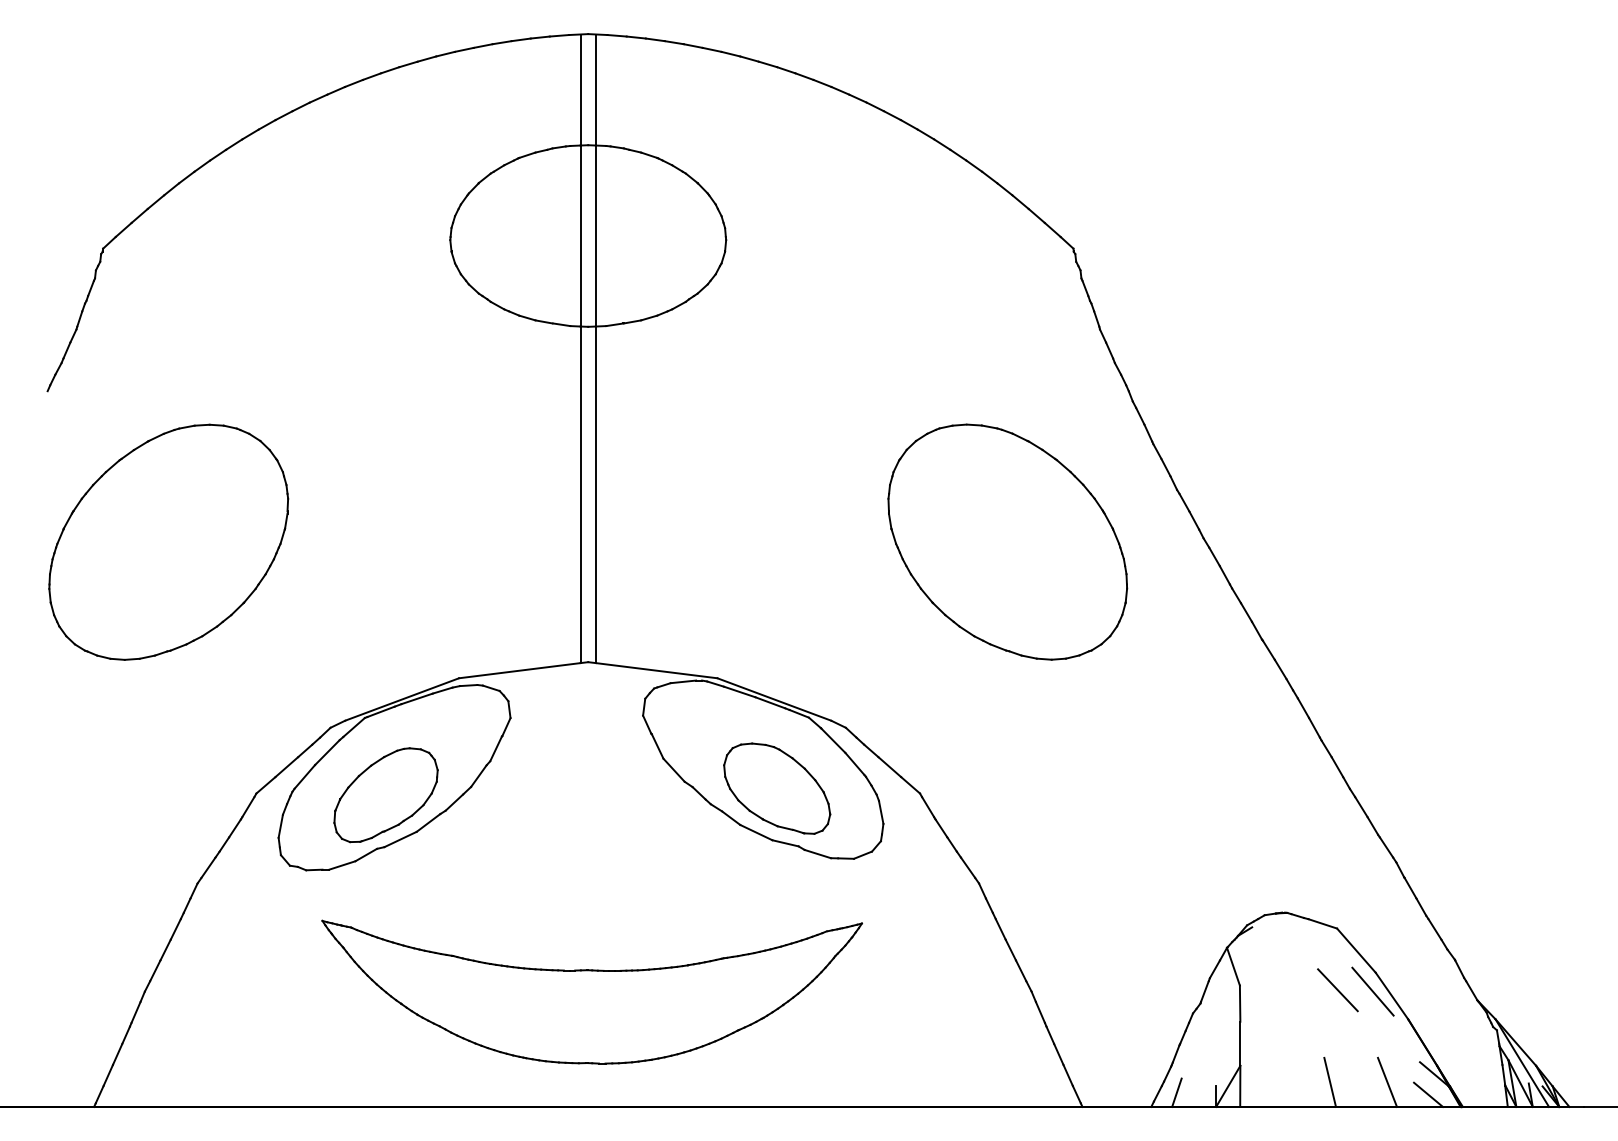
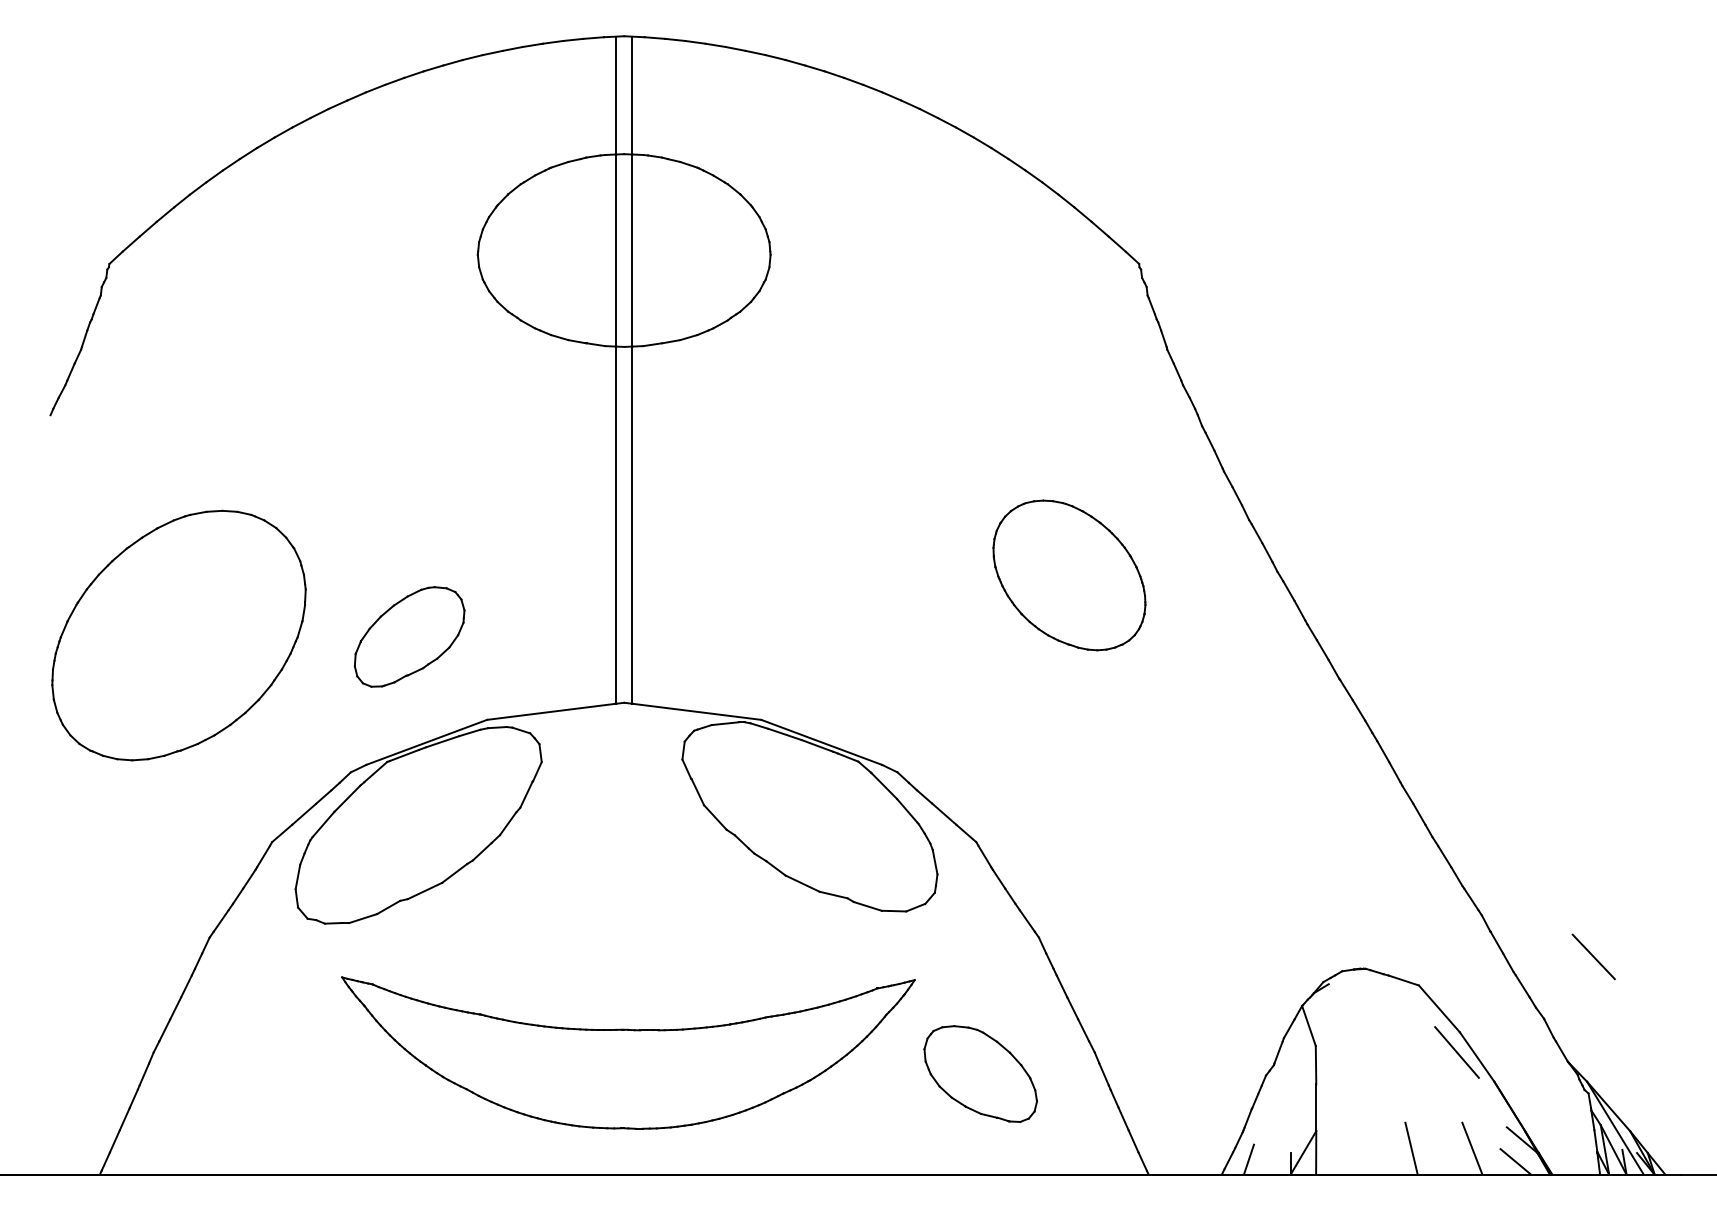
part: (168, 542) -> (178, 635), moved
part: (1007, 542) -> (1069, 575), size x0.6
part: (776, 788) -> (980, 1073), moved
part: (385, 794) -> (409, 636), moved
line: (1337, 989) -> (1593, 956), moved

